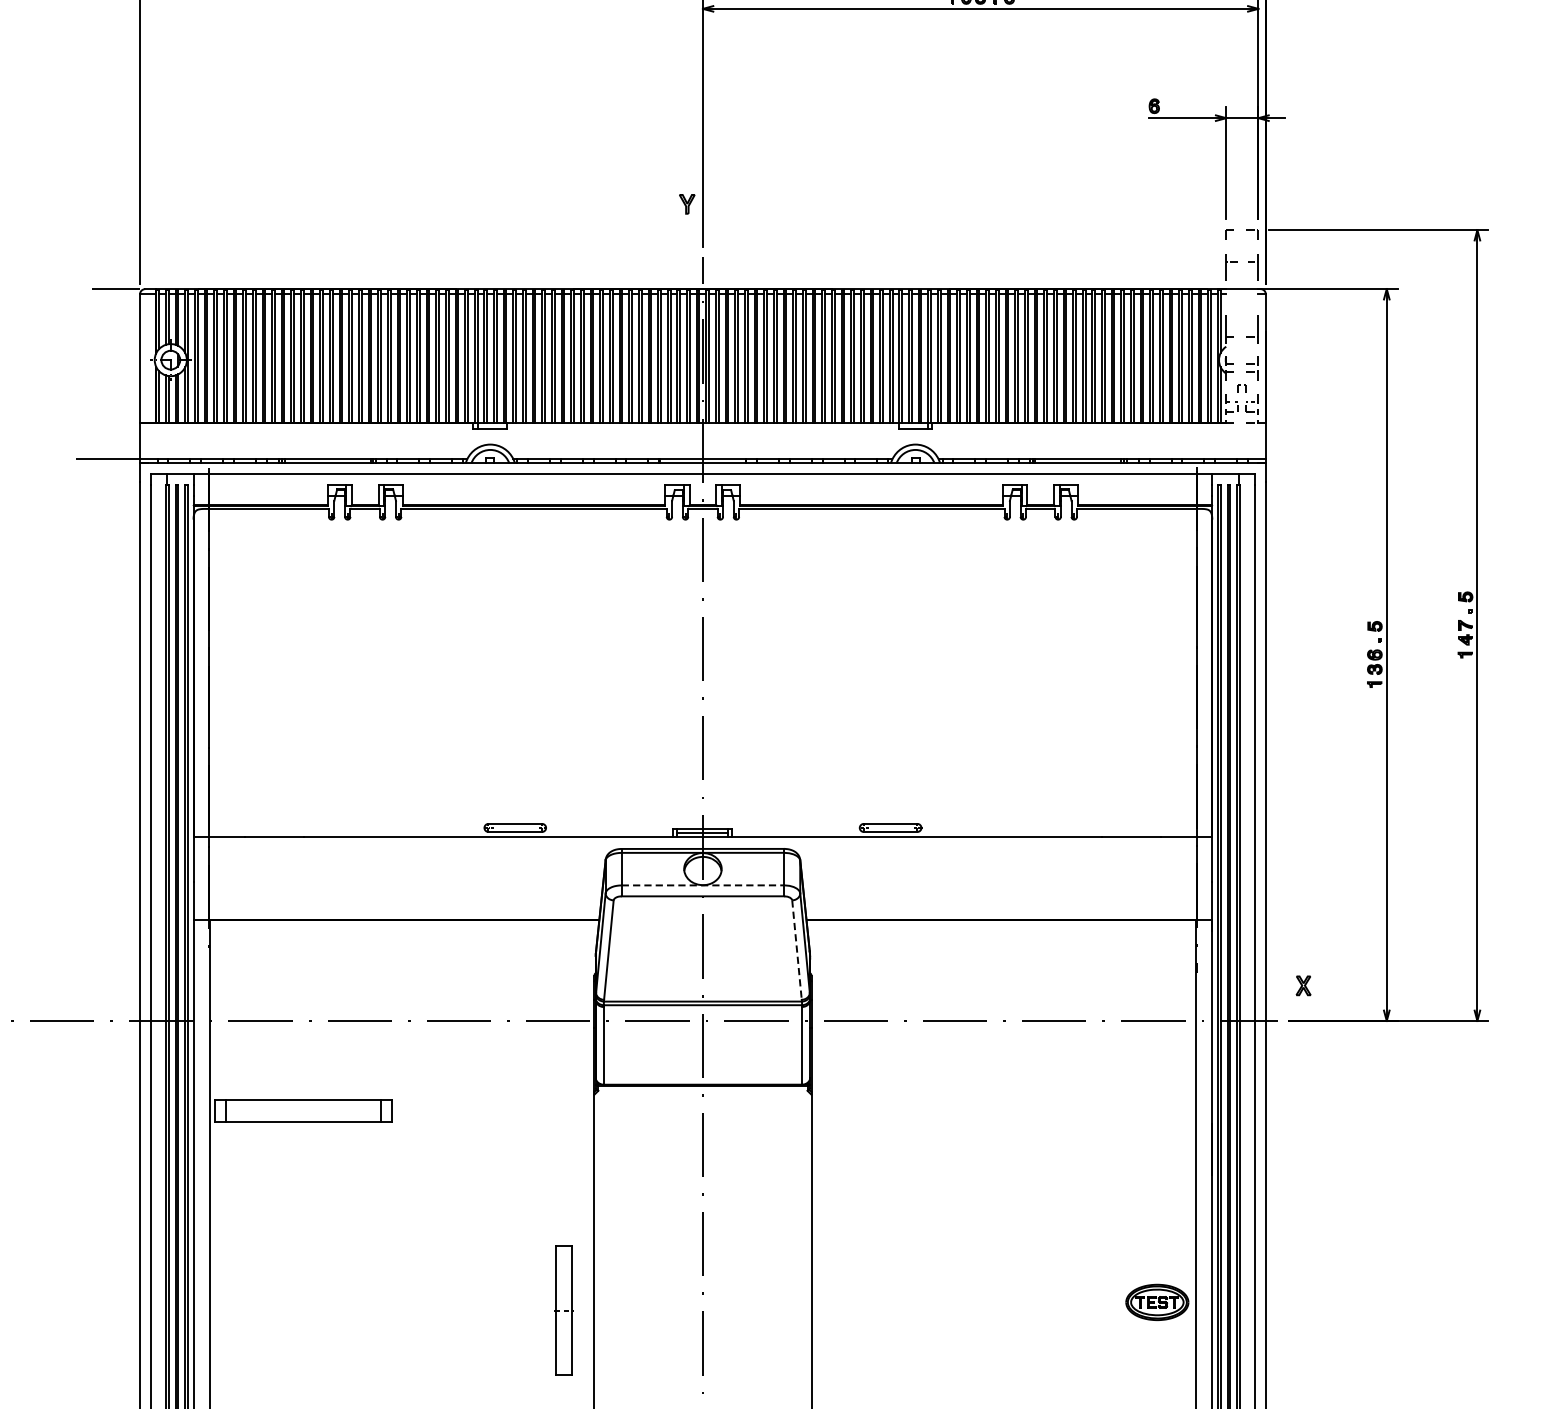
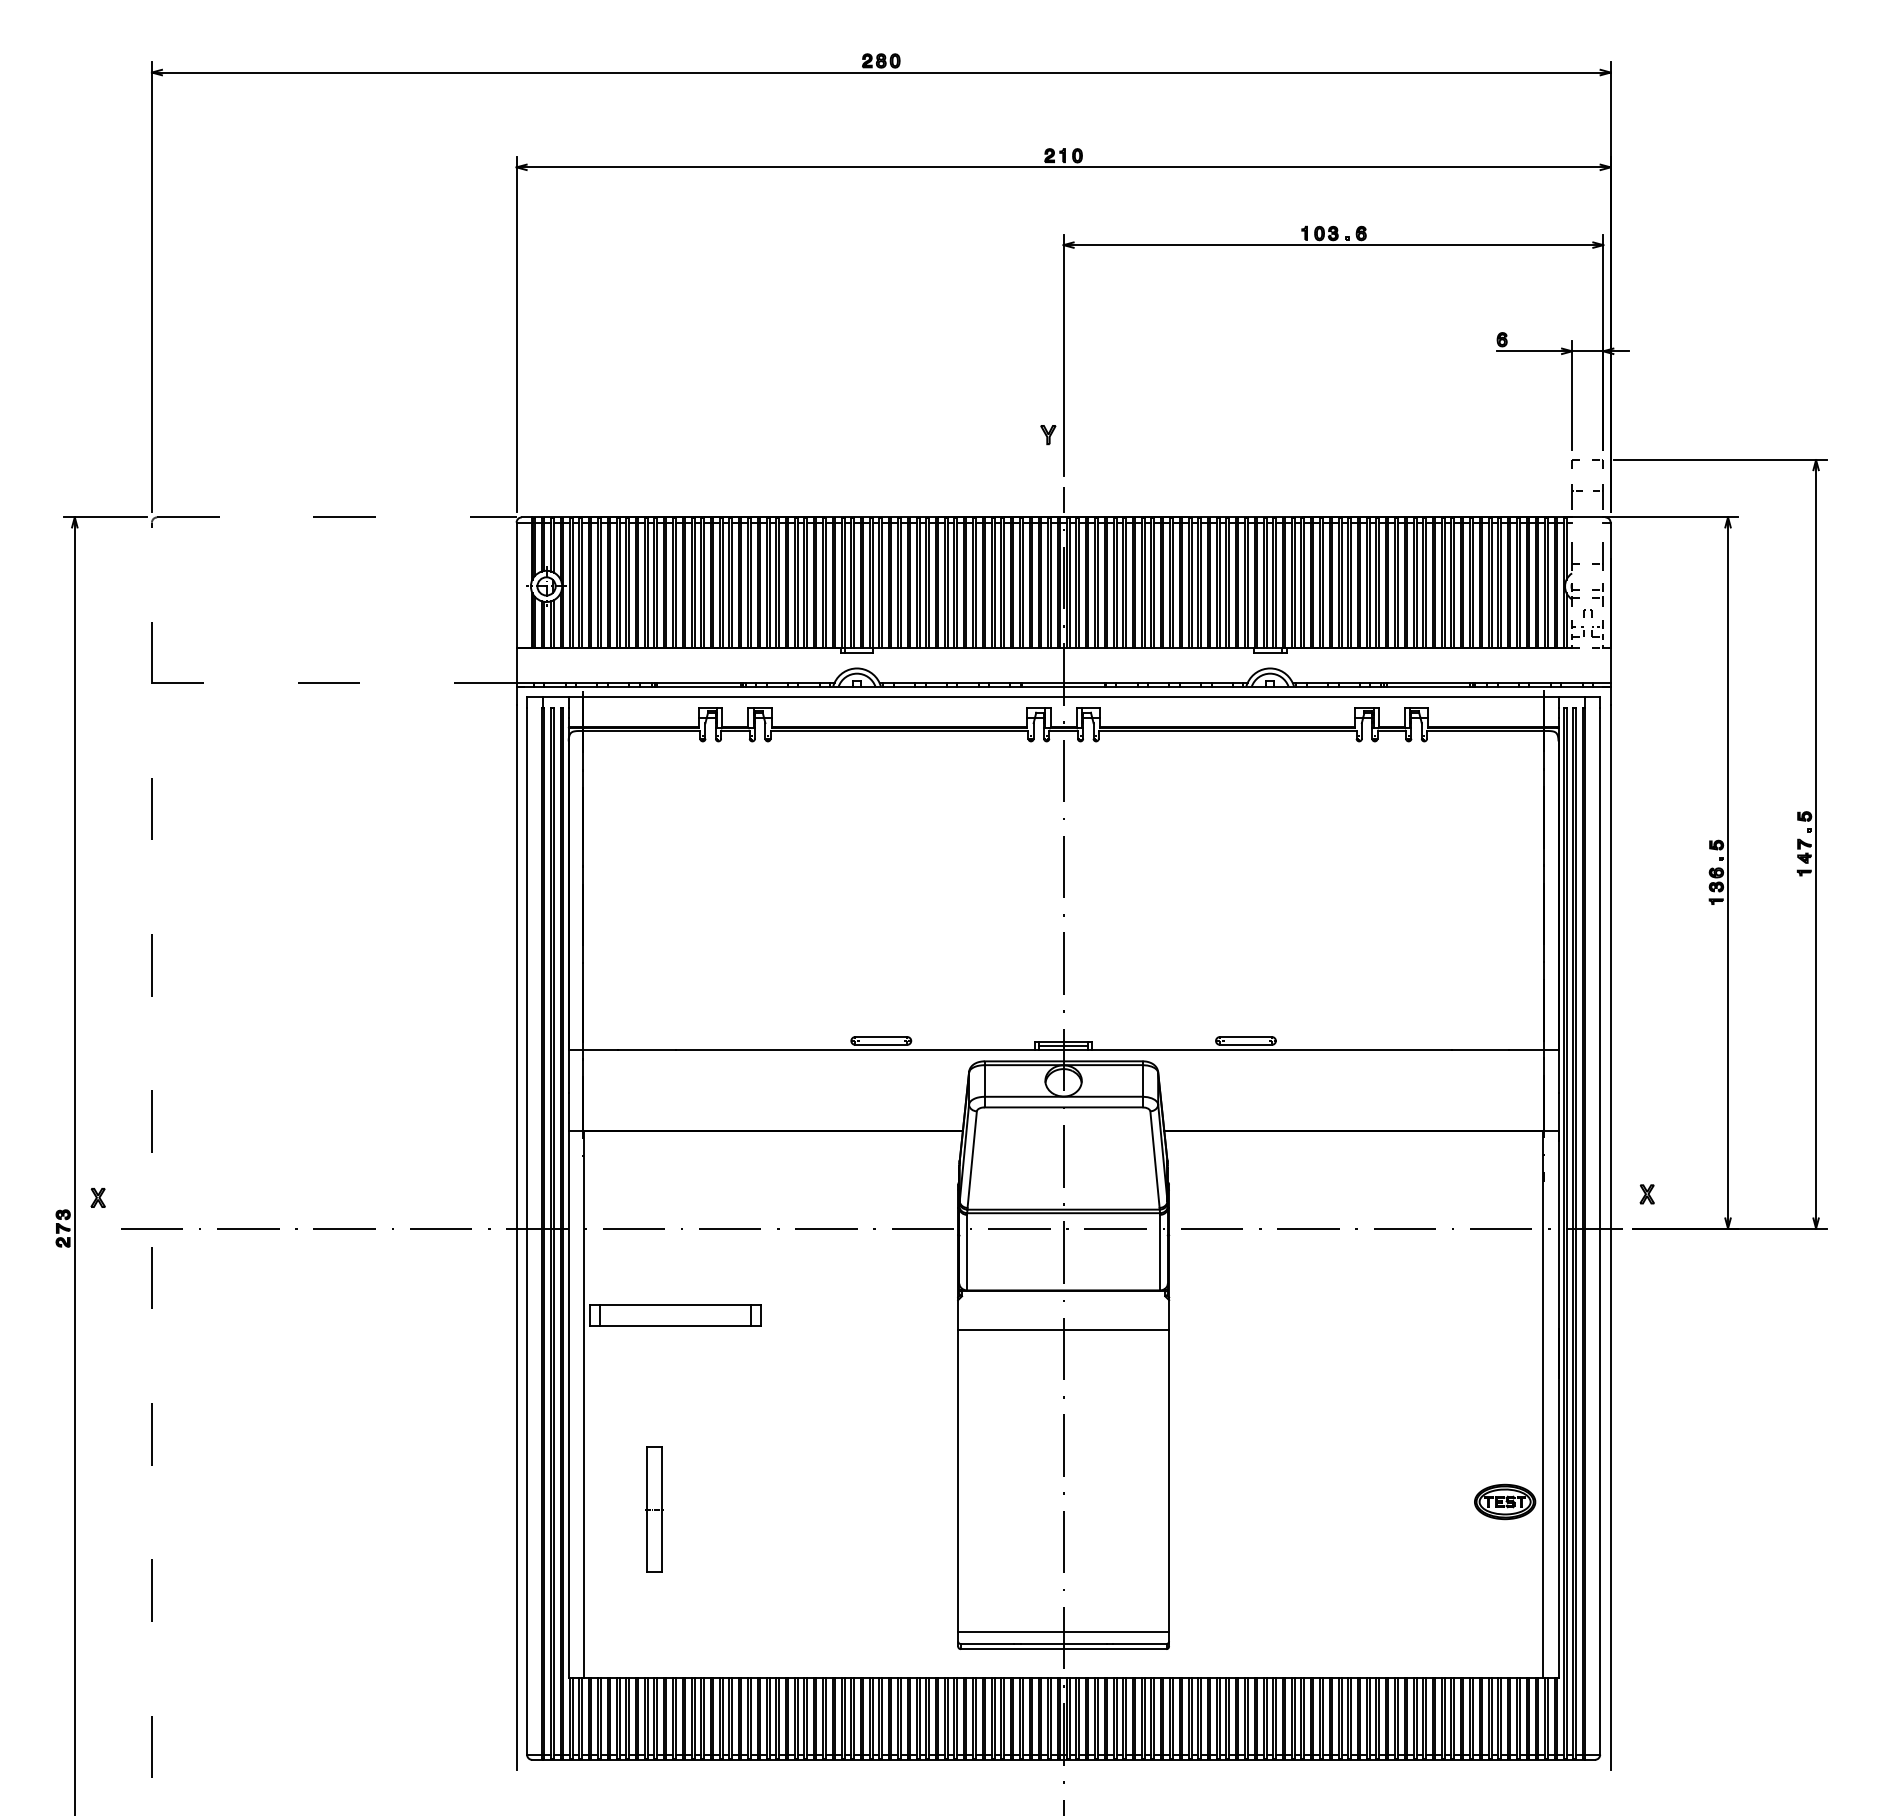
line: (702, 885) -> (1063, 1096), dashed -> solid
line: (797, 949) -> (1155, 1159), dashed -> solid
line: (702, 1125) -> (1063, 1330), added
part: (563, 1310) -> (654, 1509), moved

